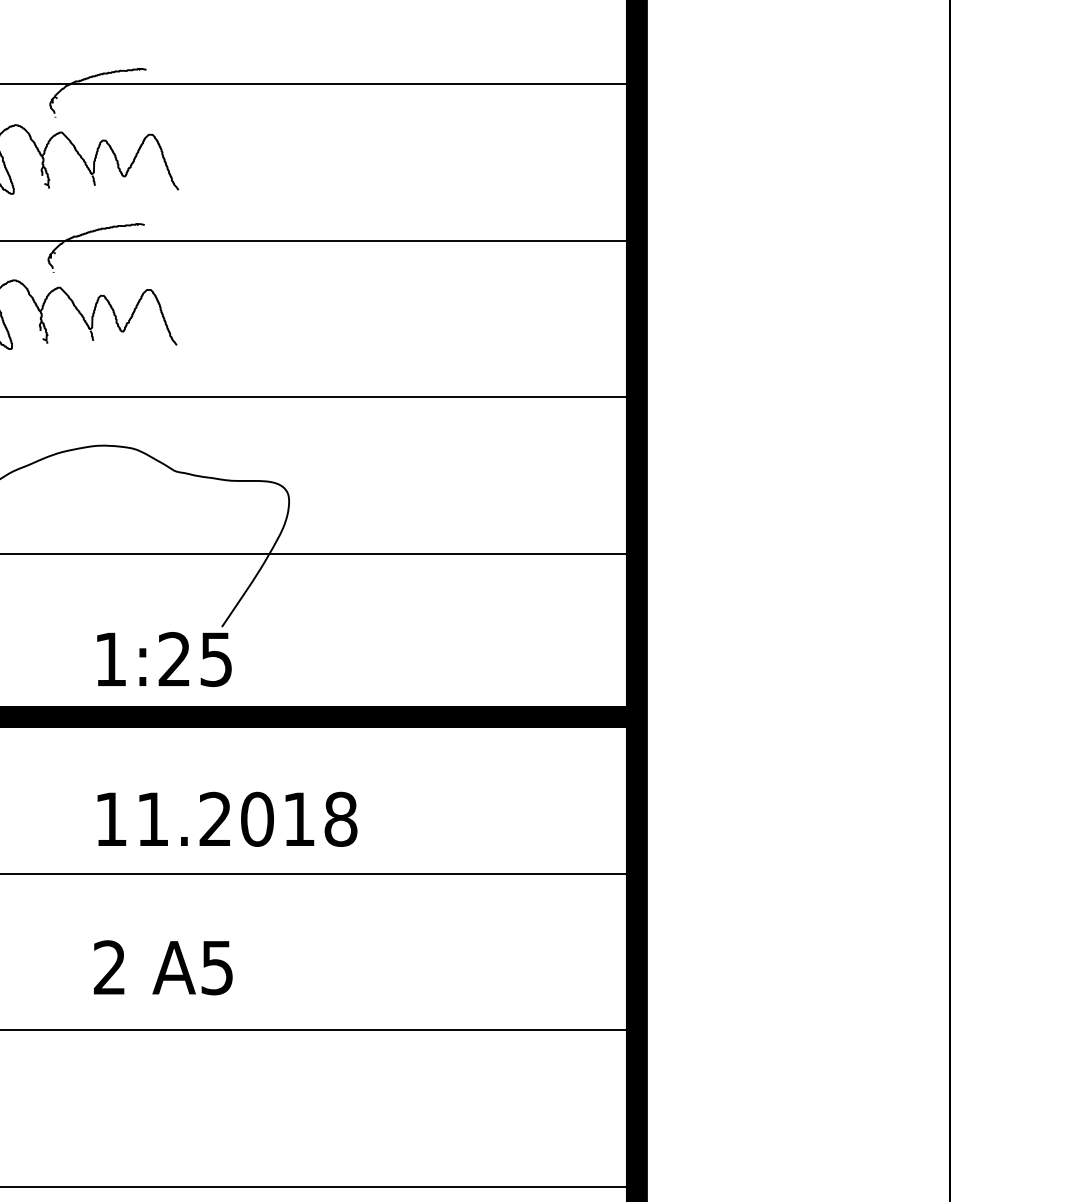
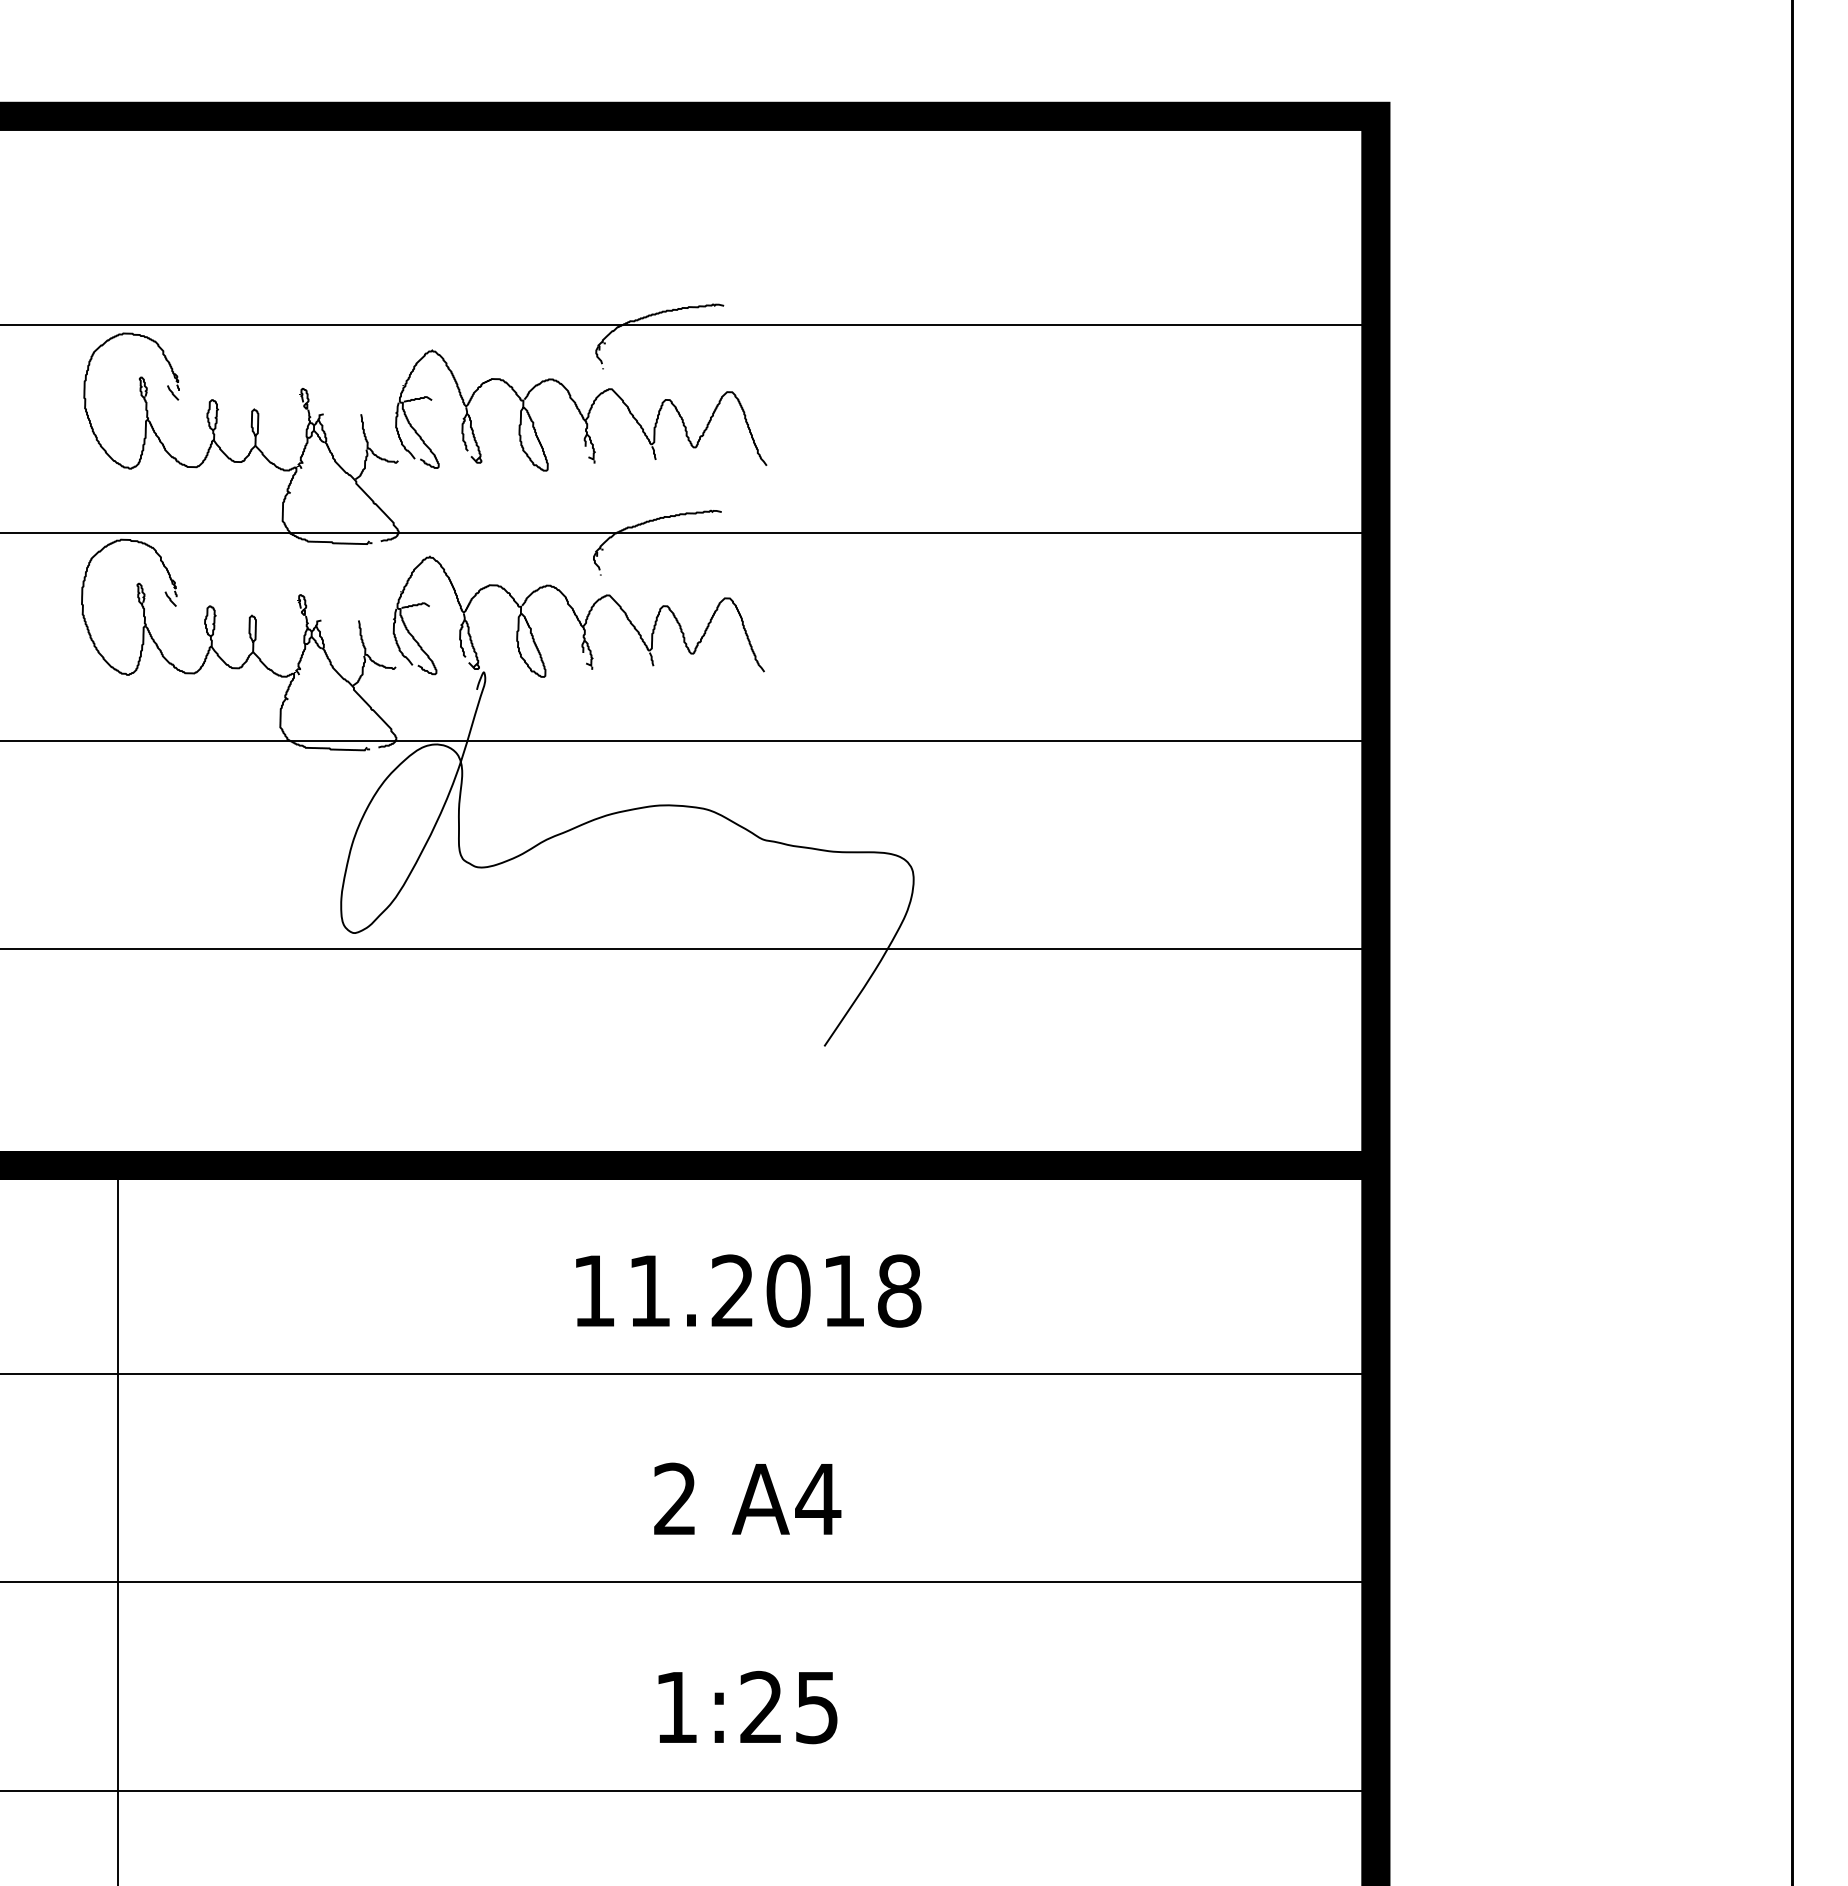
text: (164, 659) -> (747, 1707), moved
text: (227, 818) -> (748, 1290), moved
text: (217, 967) -> (818, 1499), A5 -> A4

